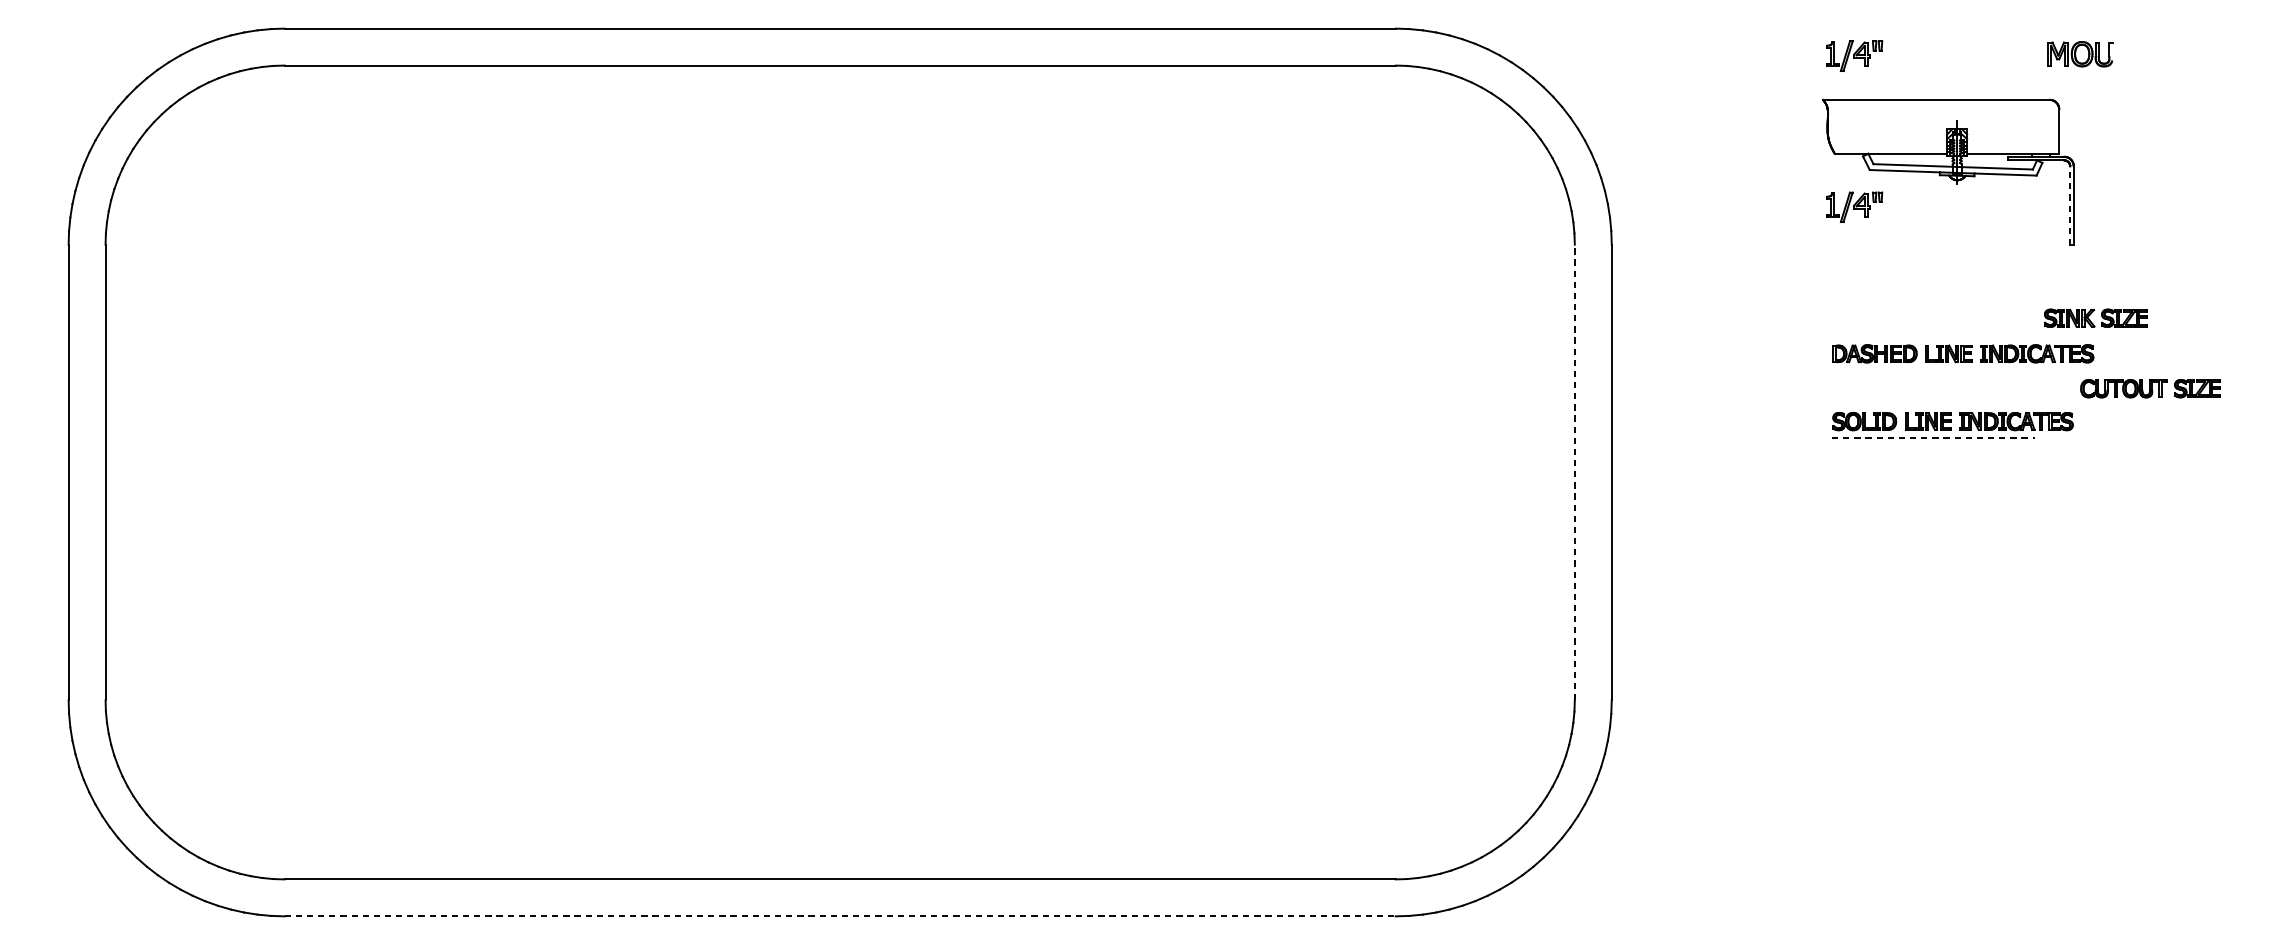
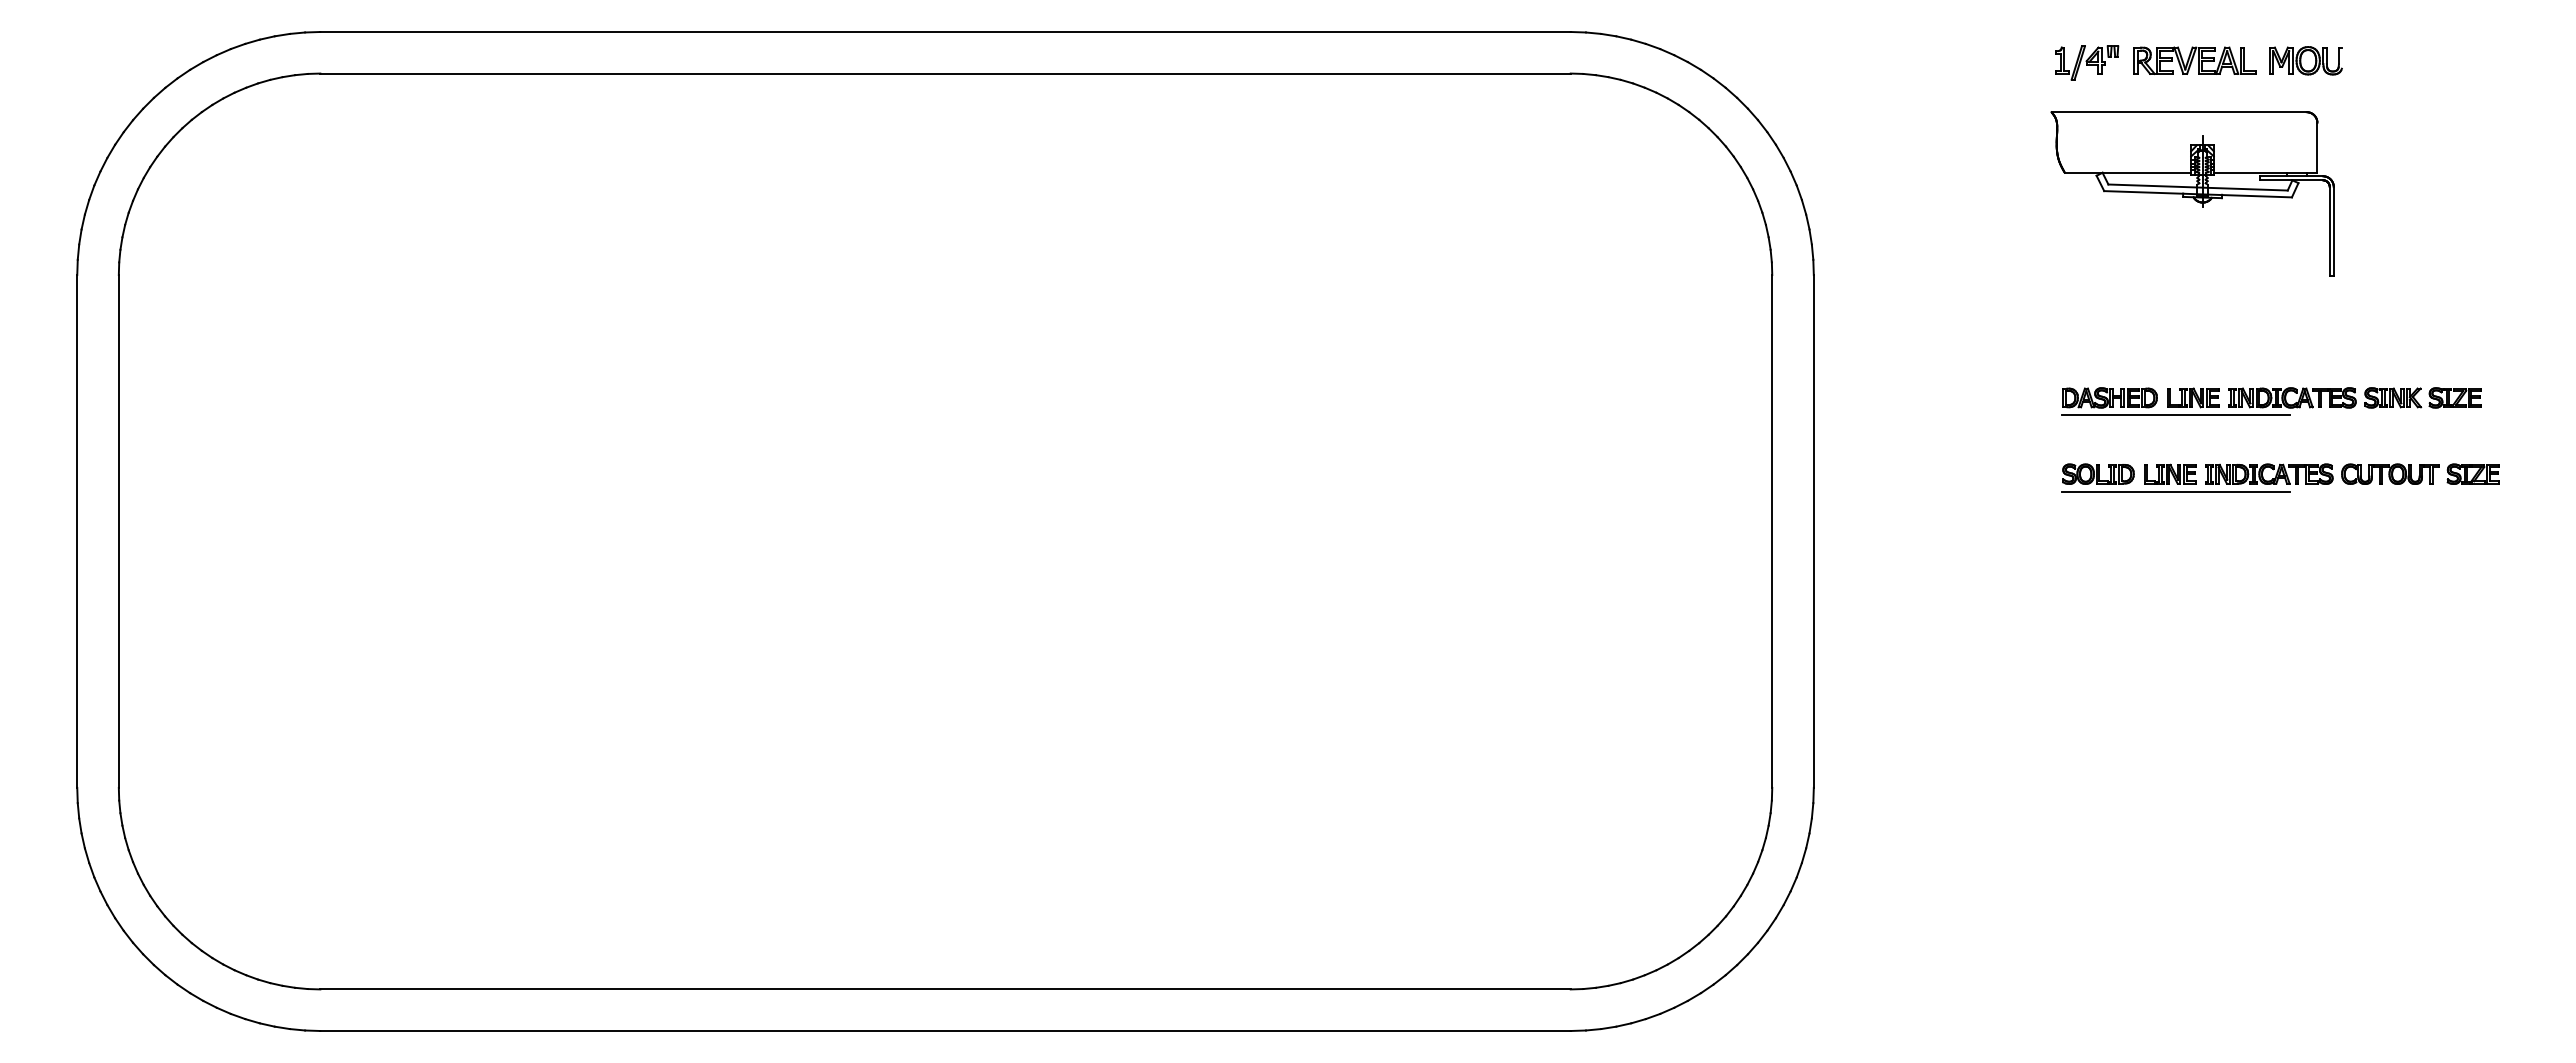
part: (1950, 53) -> (2194, 60), added
part: (2079, 53) -> (2305, 60), moved
line: (2069, 205) -> (2329, 230), dashed -> solid
part: (1854, 206) -> (2087, 232), removed
part: (2090, 319) -> (2416, 399), moved
line: (1933, 369) -> (2175, 415), added
part: (2150, 388) -> (2420, 473), moved
line: (1934, 437) -> (2176, 492), dashed -> solid
line: (1575, 472) -> (1772, 531), dashed -> solid
line: (841, 916) -> (946, 1031), dashed -> solid

